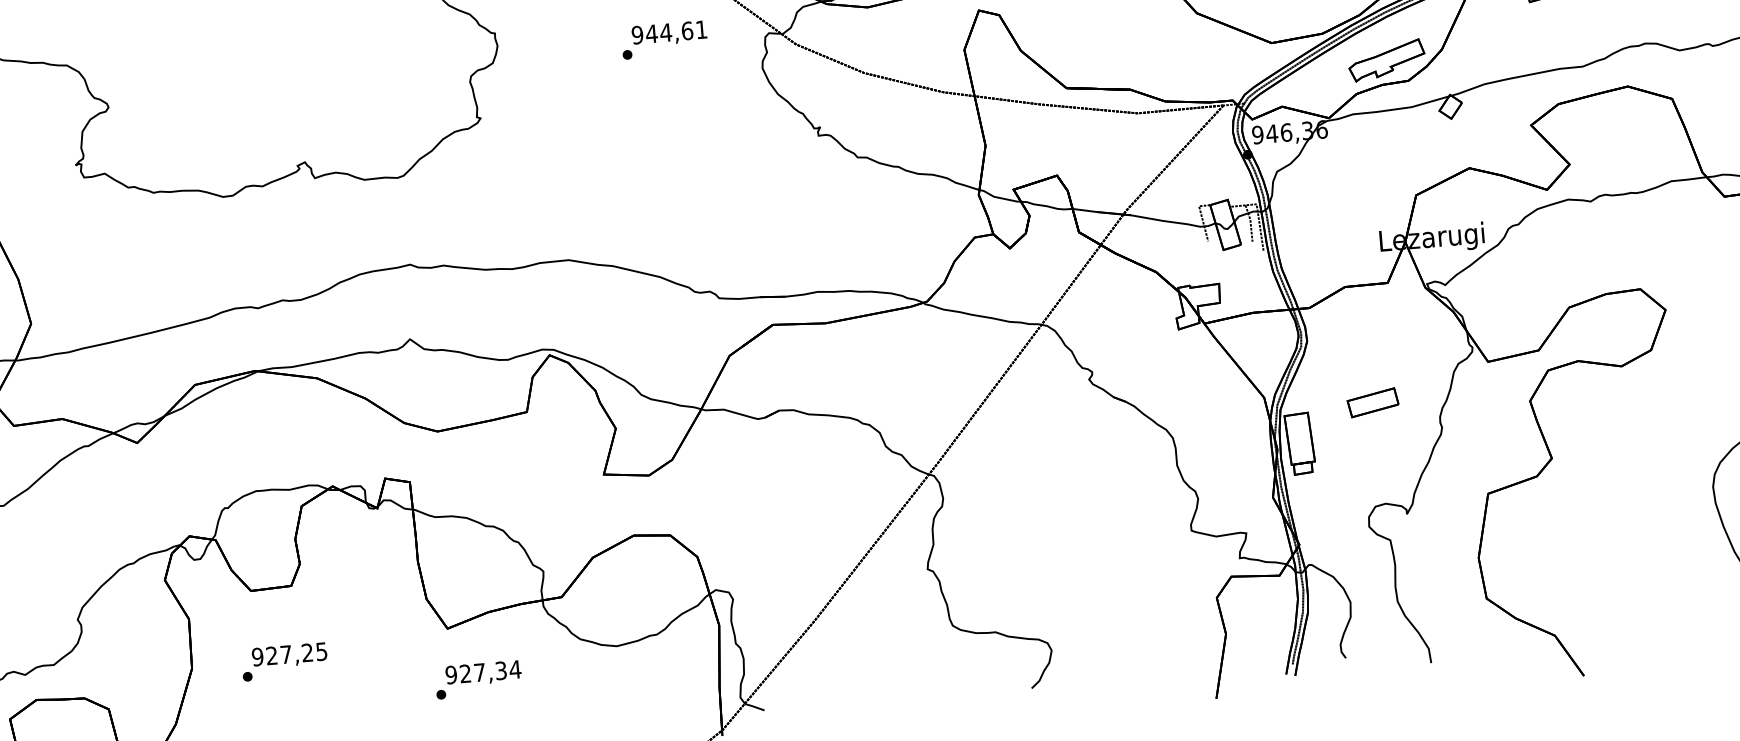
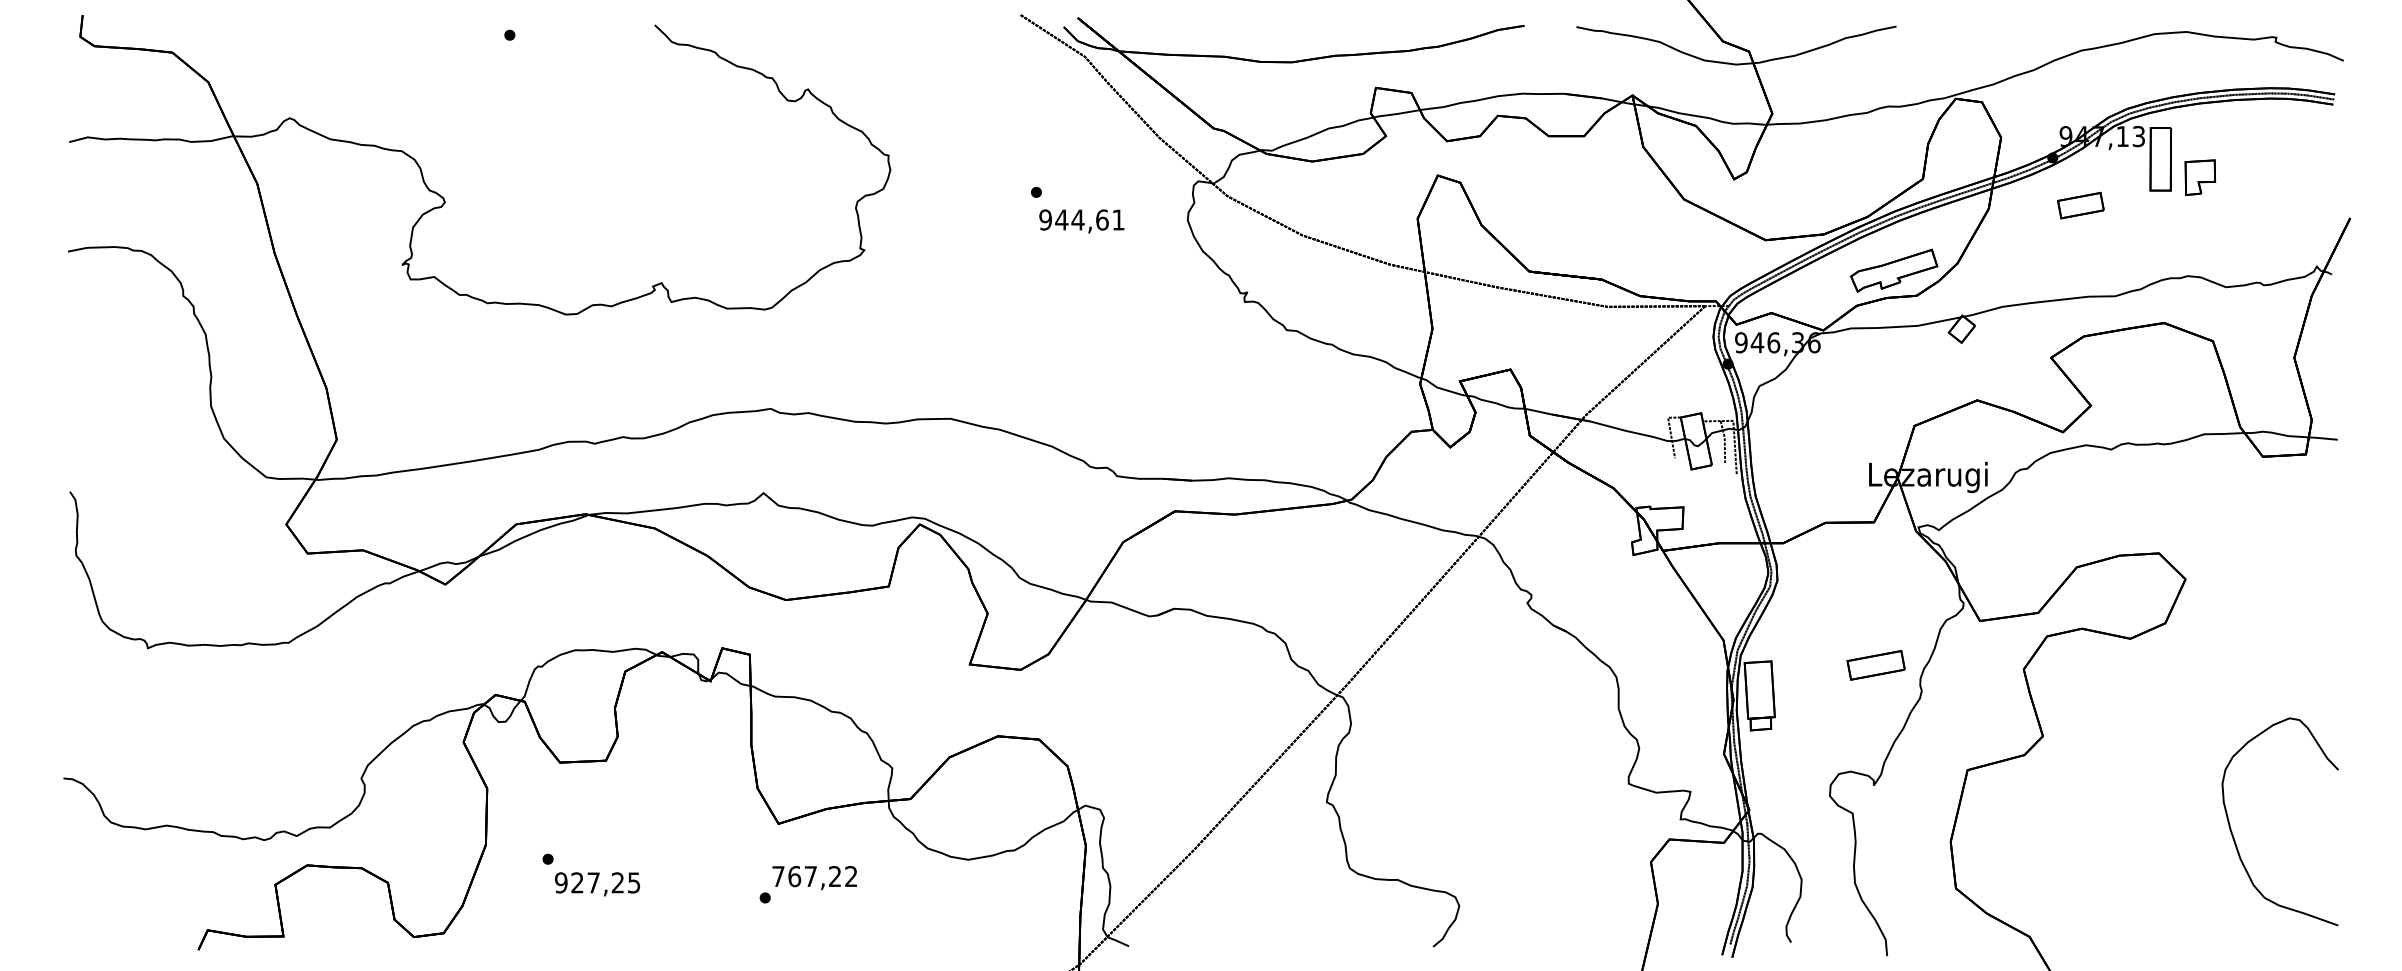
text: (669, 33) -> (1081, 221), moved
part: (1372, 402) -> (1875, 665), moved
text: (289, 655) -> (597, 884), moved
text: (483, 672) -> (814, 876), 927,34 -> 767,22

